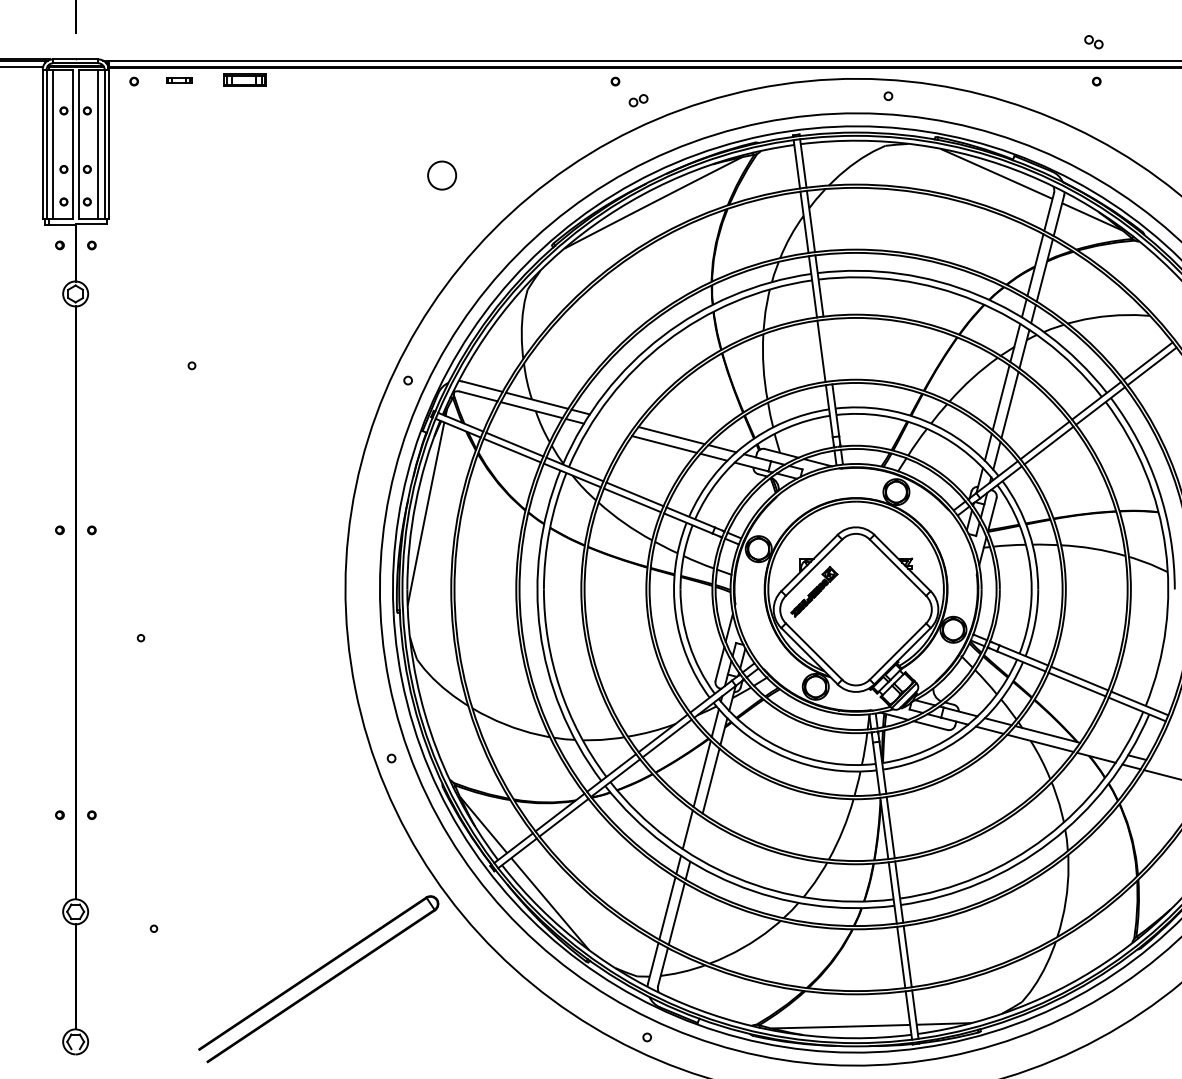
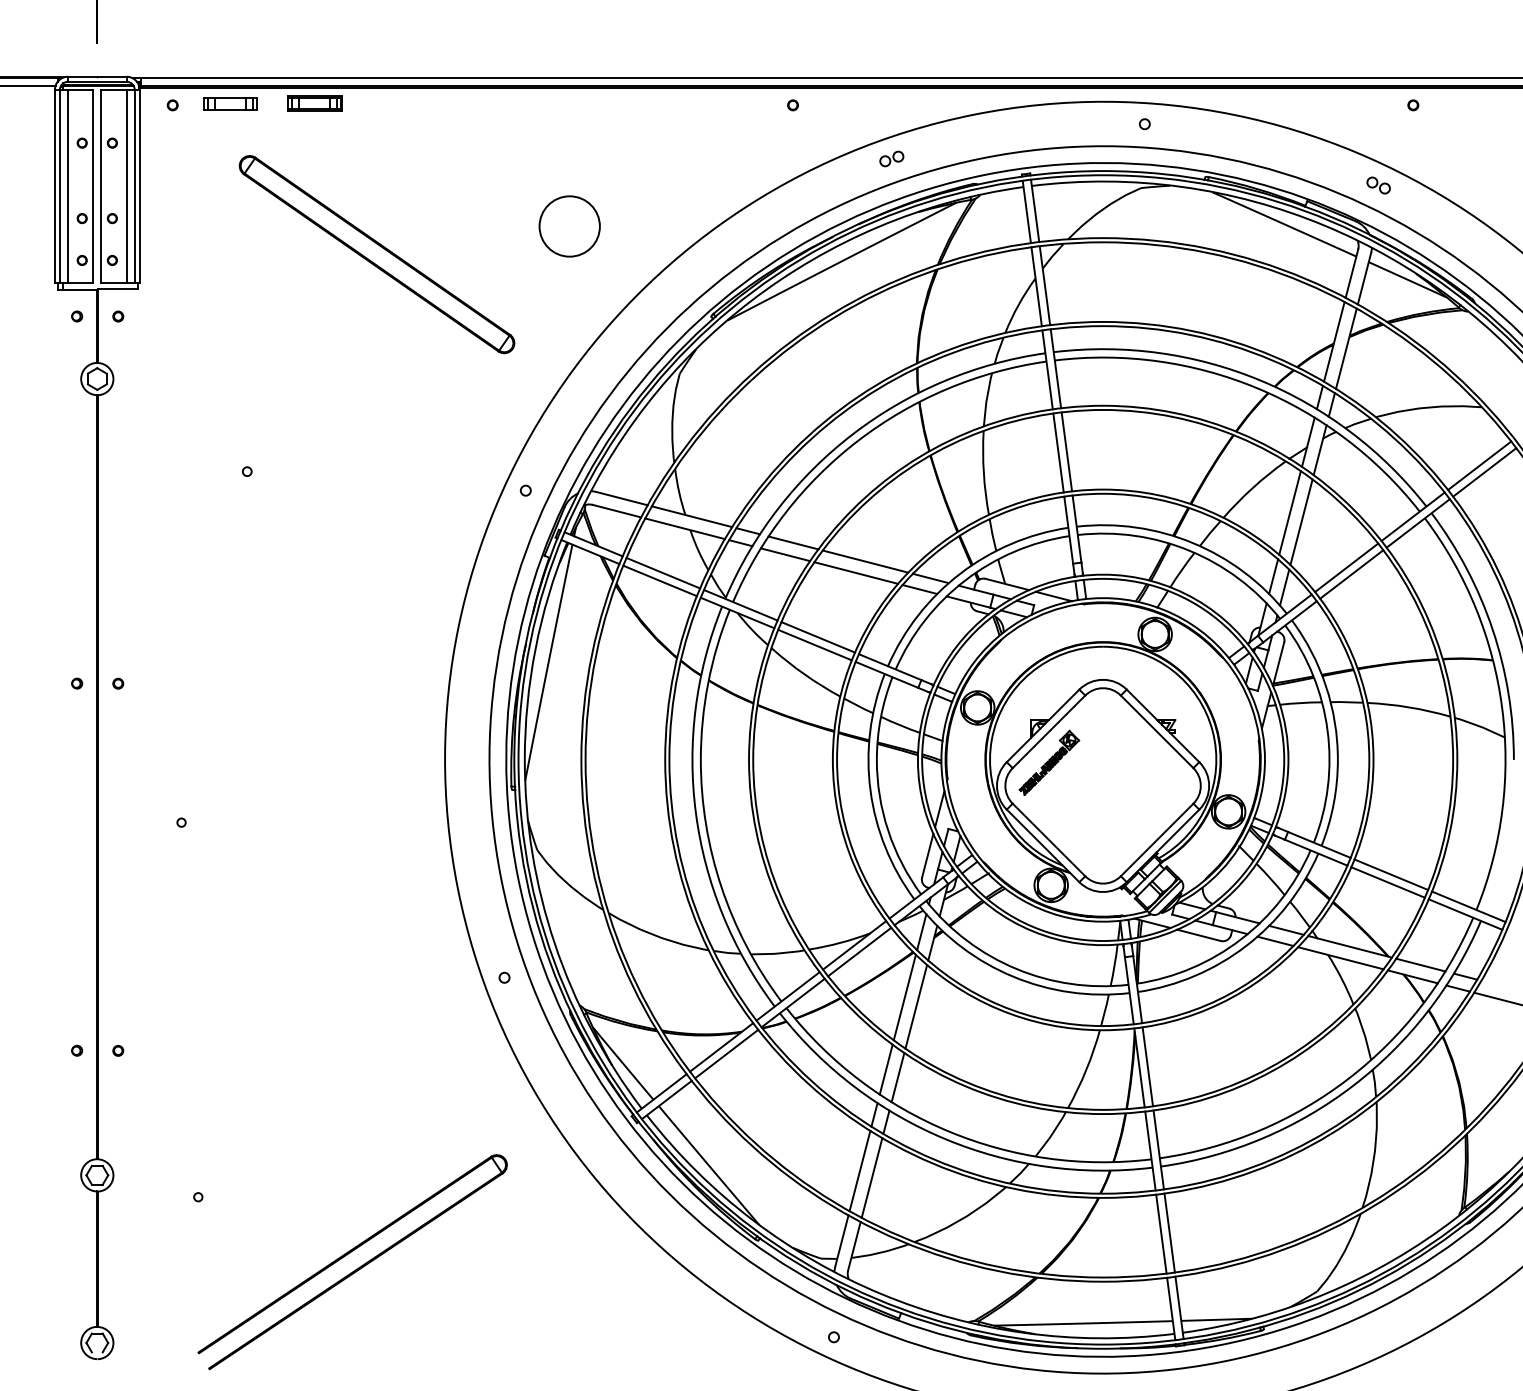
part: (1093, 42) -> (1378, 185), moved
part: (178, 80) -> (230, 103), size x1.67
part: (638, 100) -> (891, 158), moved
circle: (442, 175) -> (569, 226), size x1.67
part: (292, 197) -> (376, 254), added
line: (827, 350) -> (1066, 451), added
line: (615, 420) -> (793, 542), added
line: (609, 430) -> (785, 554), added
line: (1102, 748) -> (1420, 964), added
line: (696, 835) -> (897, 1077), added
part: (321, 984) -> (356, 1268), moved

